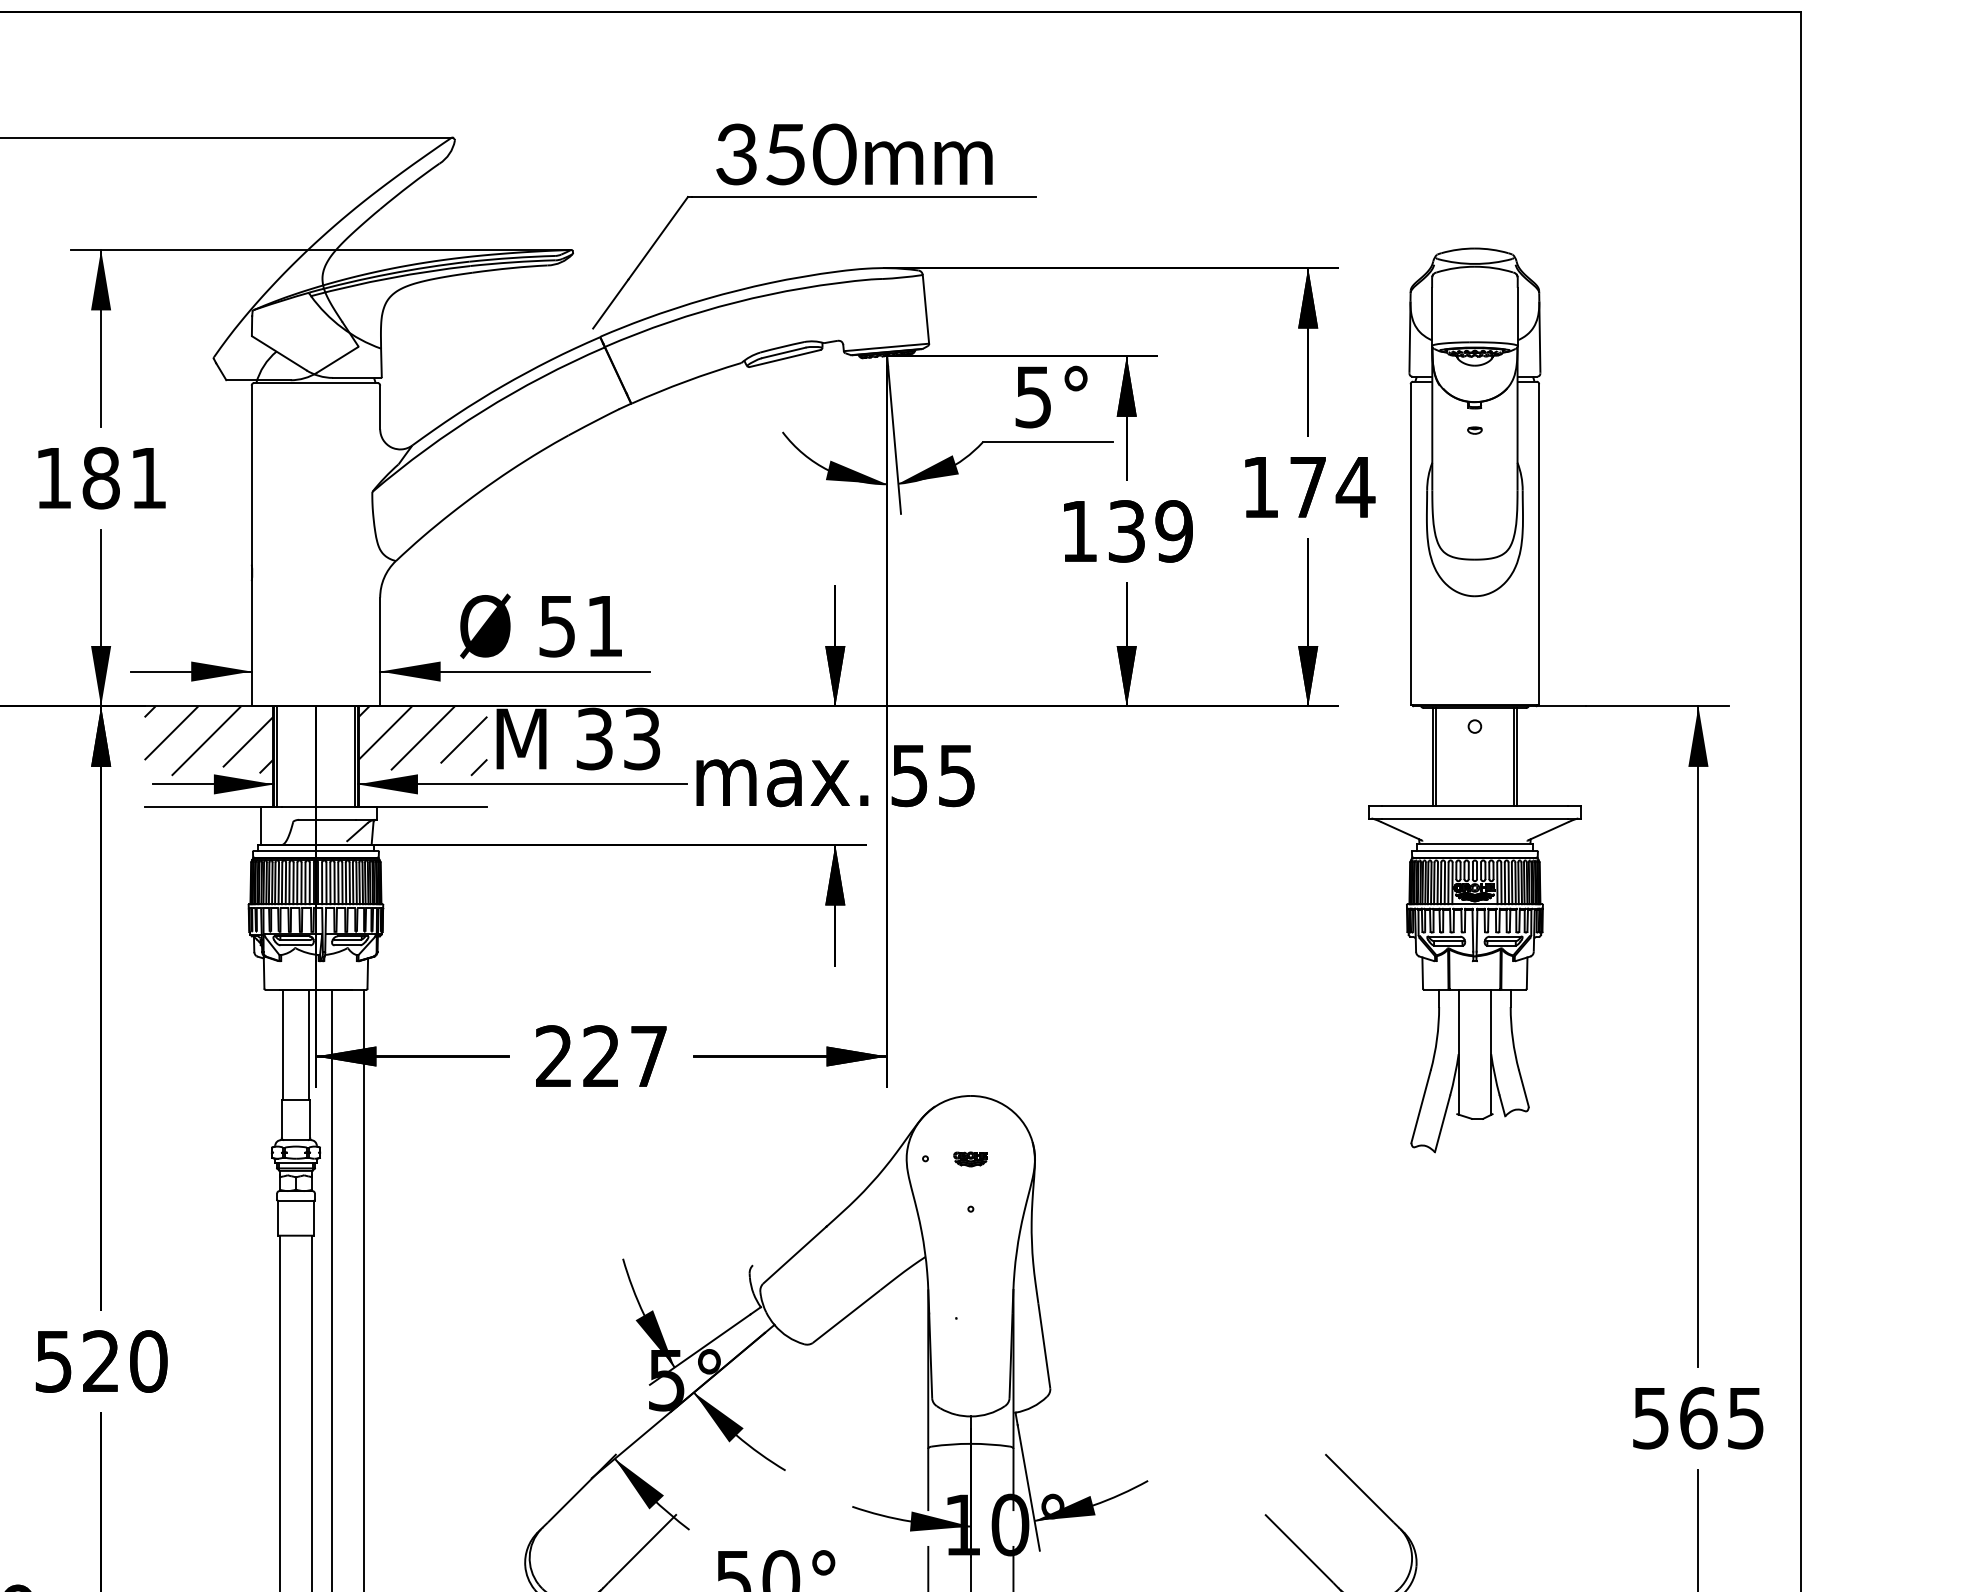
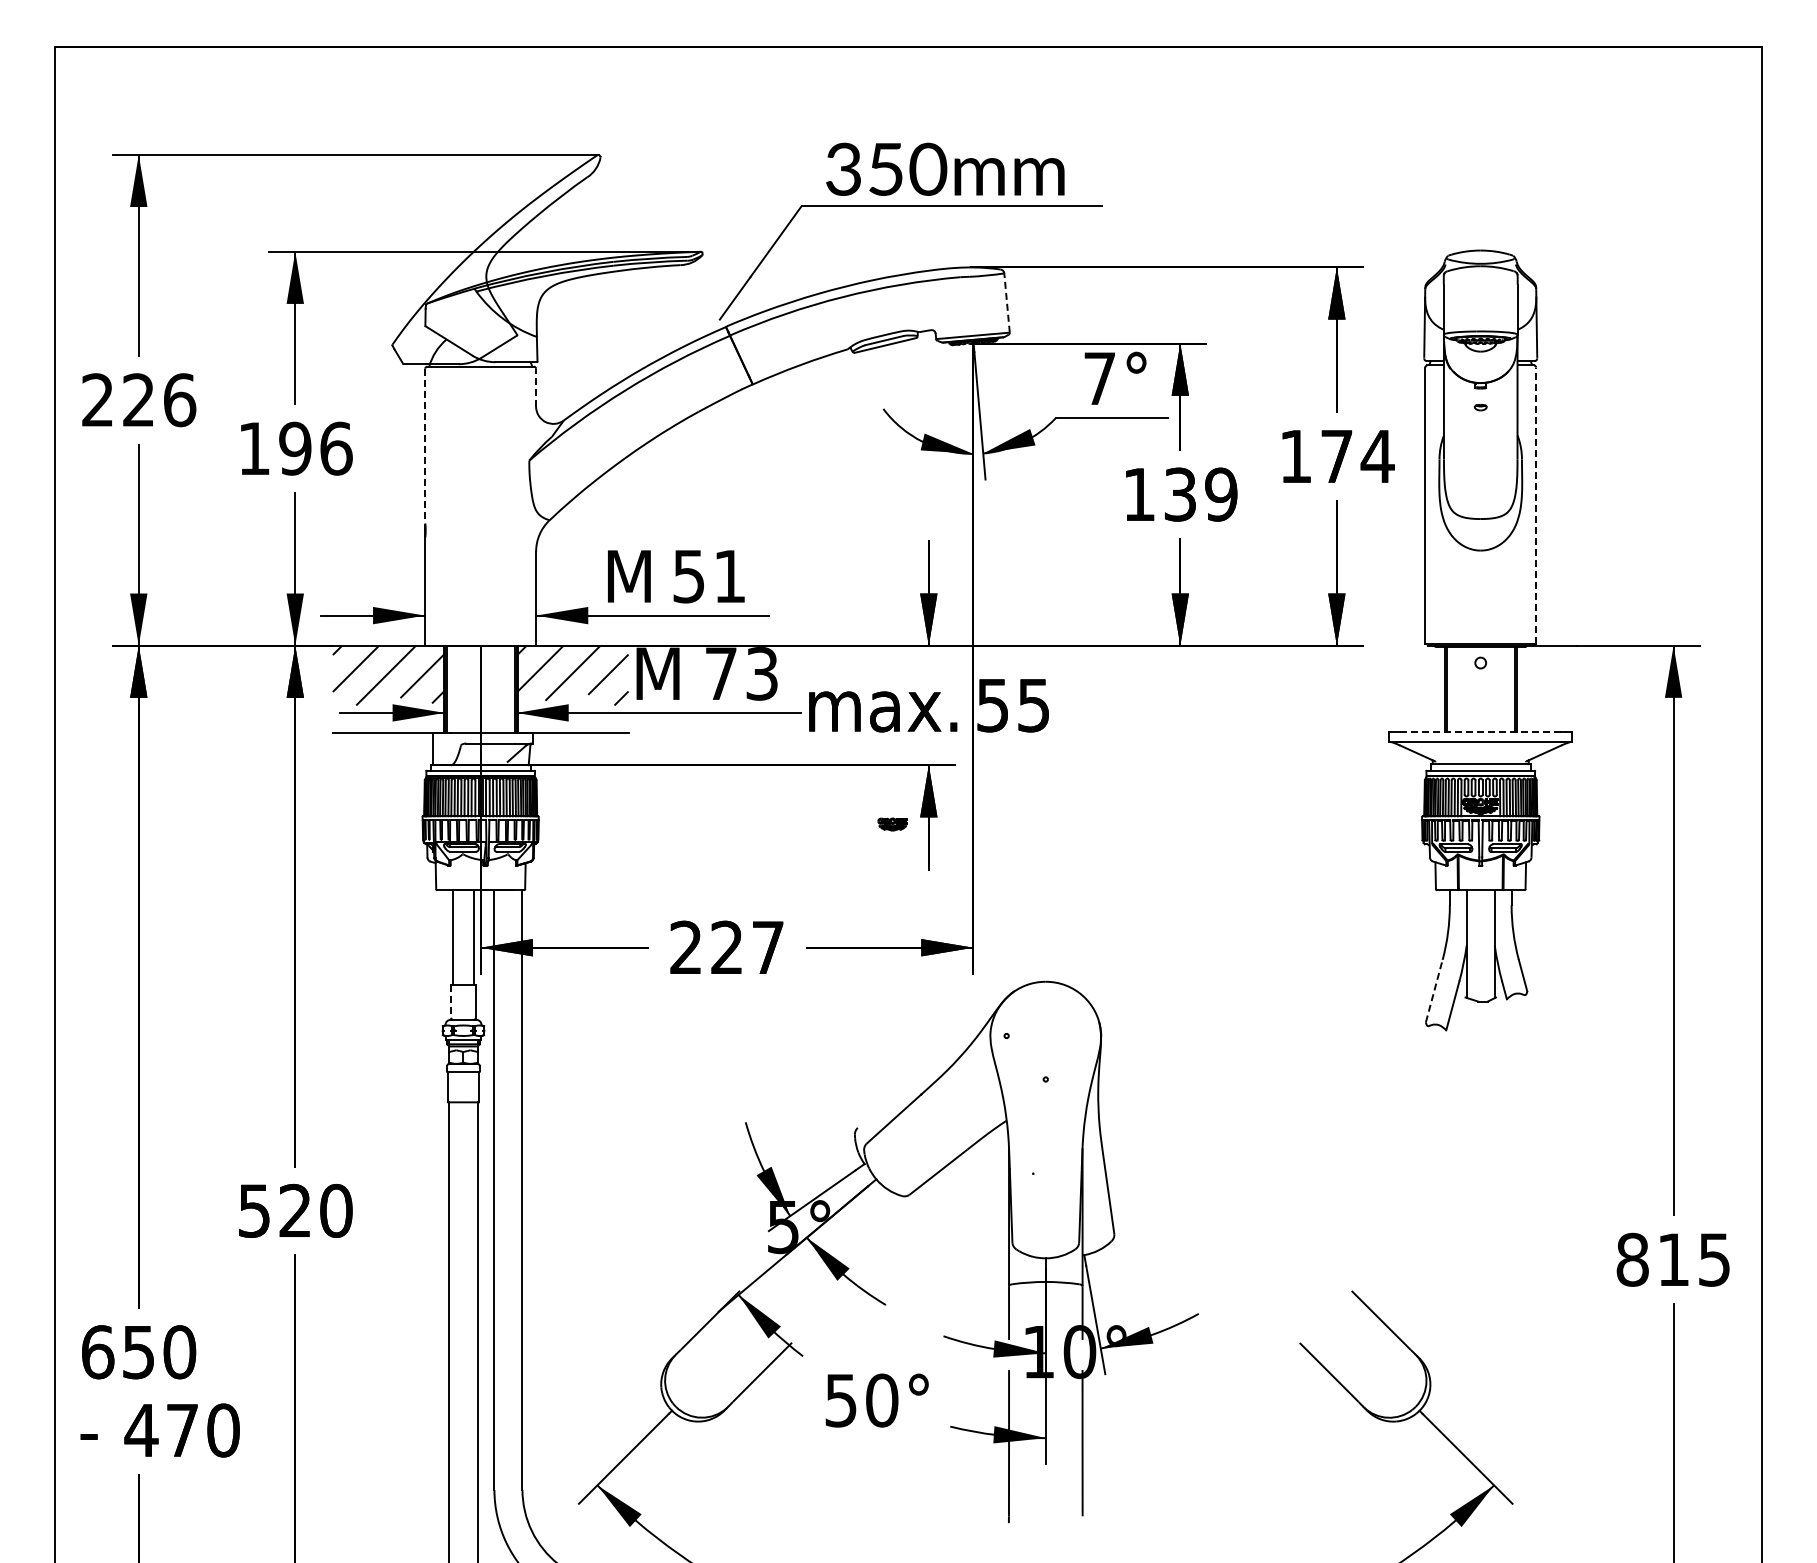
line: (926, 309) -> (1007, 303), solid -> dashed
text: (1033, 396) -> (1099, 378), 5° -> 7°
line: (380, 407) -> (536, 387), solid -> dashed
line: (252, 475) -> (425, 446), solid -> dashed
text: (124, 477) -> (315, 448), 181 -> 196
line: (1539, 543) -> (1536, 505), solid -> dashed
text: (486, 626) -> (627, 576), Ø -> M
text: (593, 738) -> (720, 673), 33 -> 73
line: (1475, 805) -> (1481, 731), solid -> dashed
line: (1421, 1106) -> (1434, 990), solid -> dashed
line: (282, 1118) -> (451, 1001), solid -> dashed
part: (970, 1159) -> (892, 824), moved
text: (1675, 1417) -> (1653, 1259), 565 -> 815

